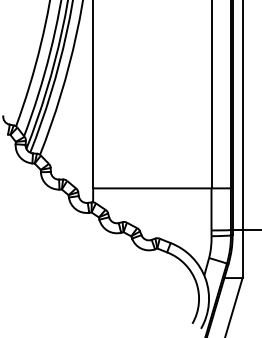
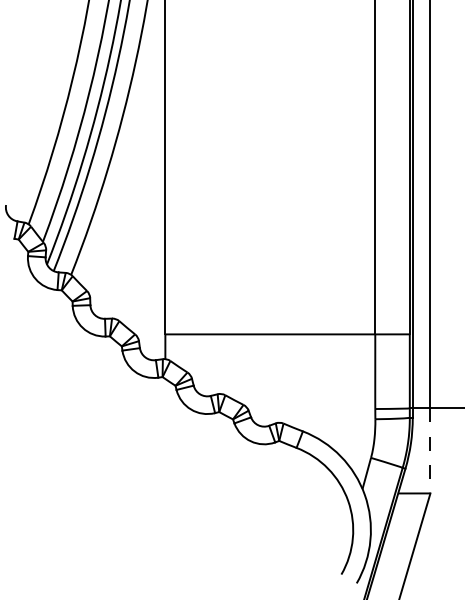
line: (242, 254) -> (430, 451), solid -> dashed

